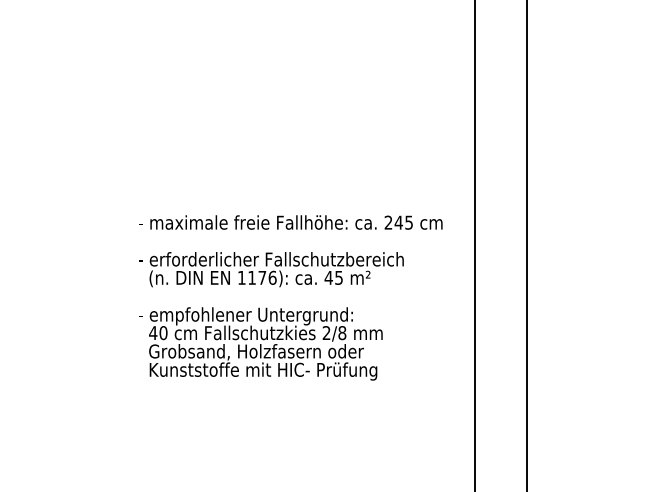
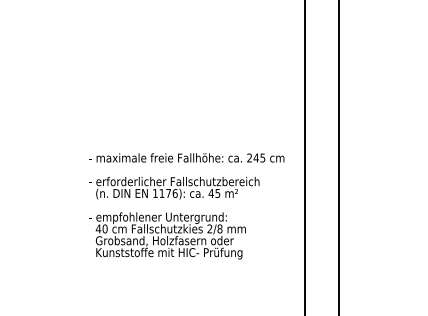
part: (290, 310) -> (186, 214), moved

